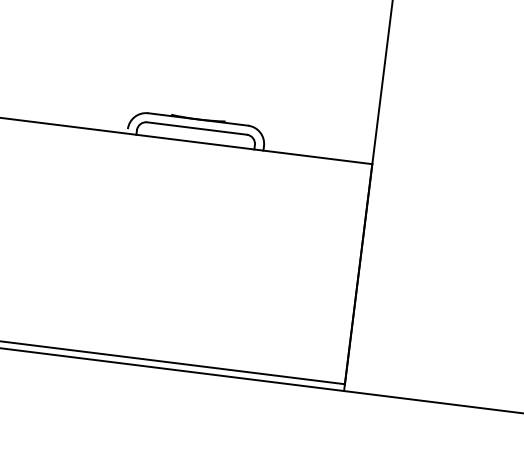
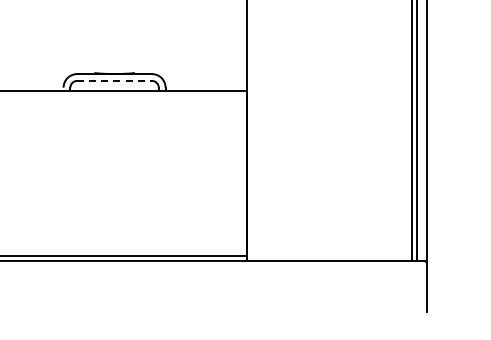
line: (198, 128) -> (115, 80), solid -> dashed

